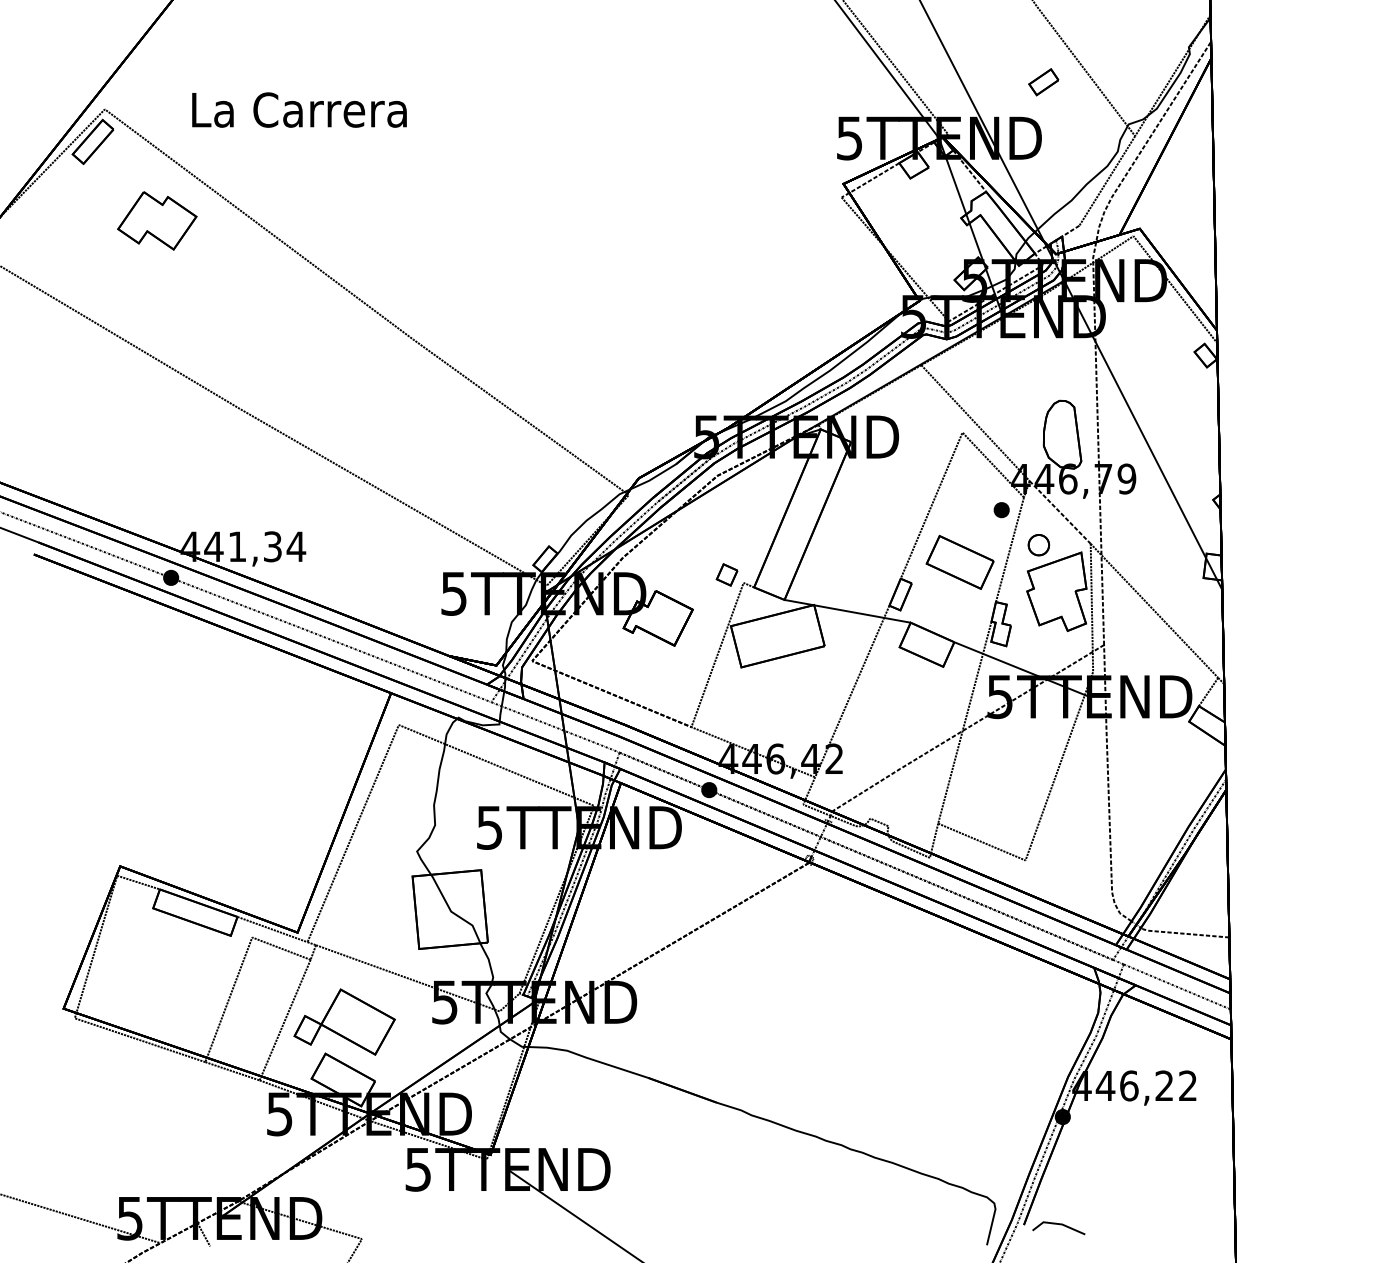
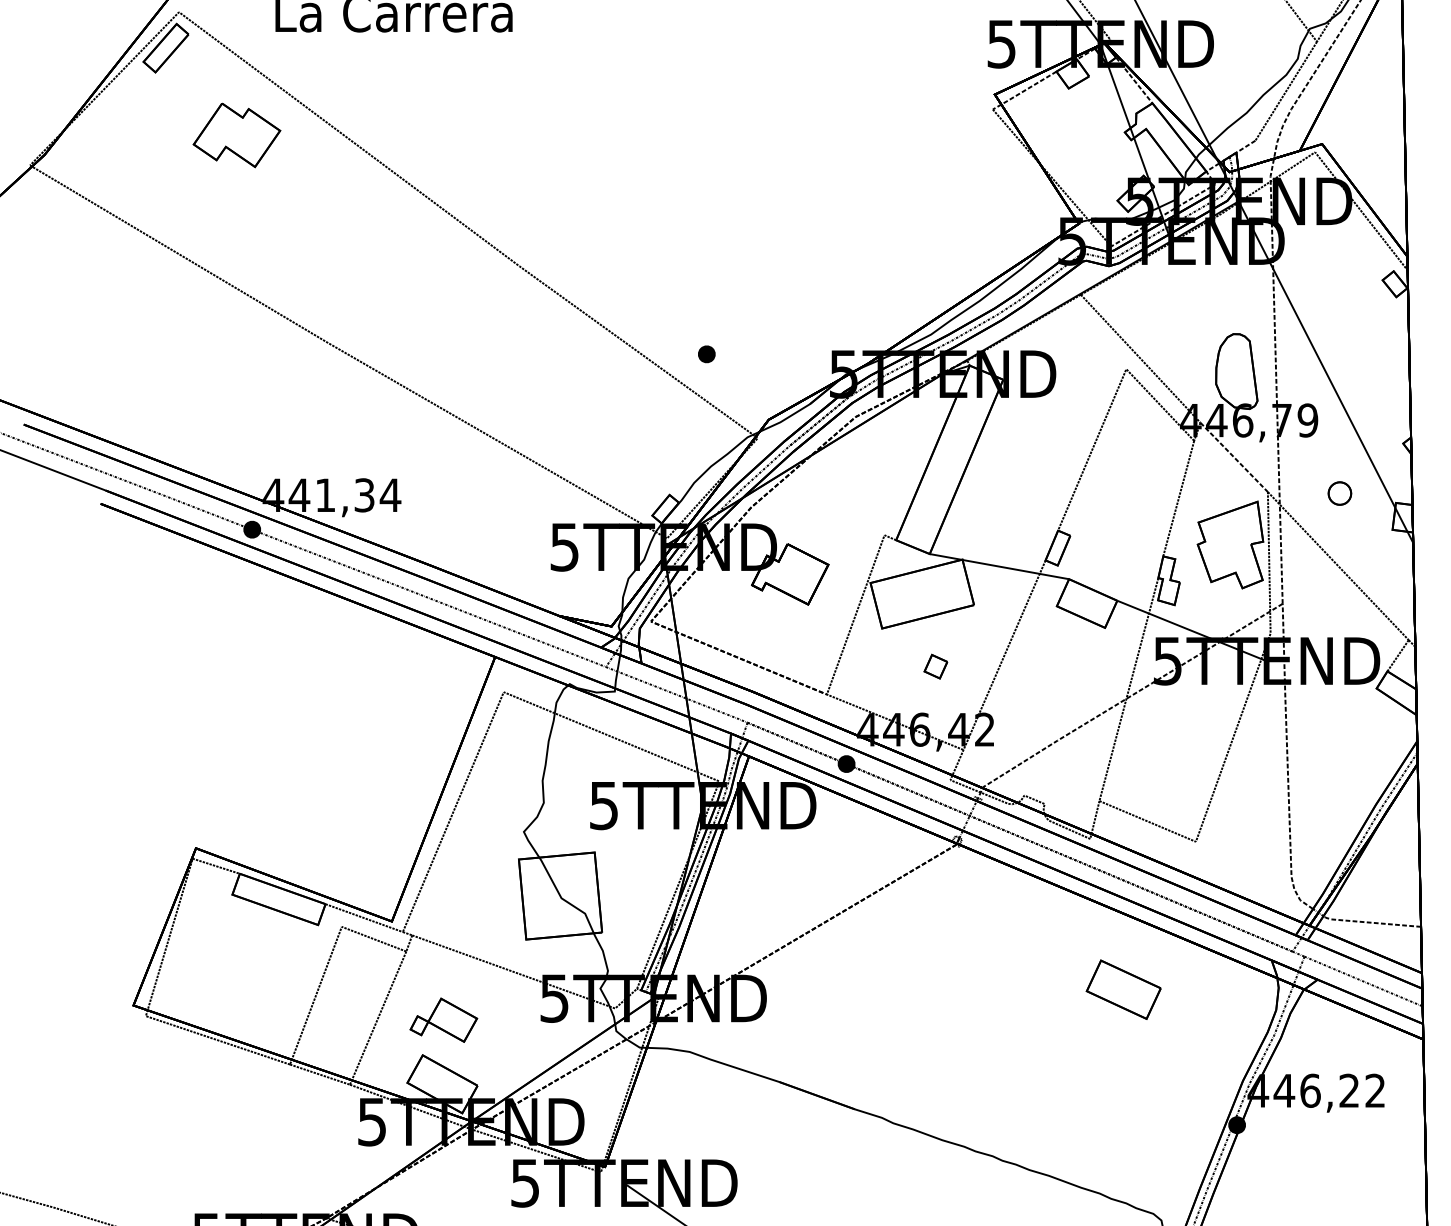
part: (1001, 510) -> (706, 354), moved
part: (1038, 545) -> (1339, 493), moved
part: (959, 561) -> (1122, 988), moved
part: (726, 574) -> (935, 666), moved
part: (344, 1021) -> (443, 1019), size x0.6

